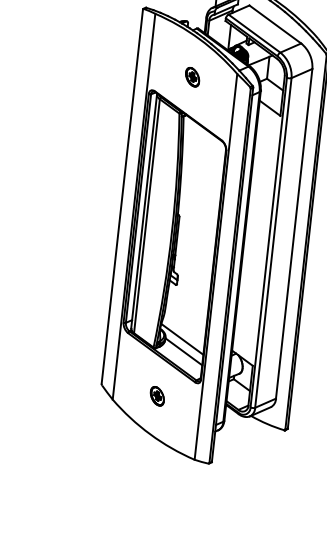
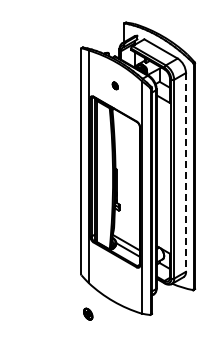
part: (193, 76) -> (115, 85), size x0.6
line: (294, 234) -> (186, 172), solid -> dashed
part: (158, 395) -> (88, 313), moved

